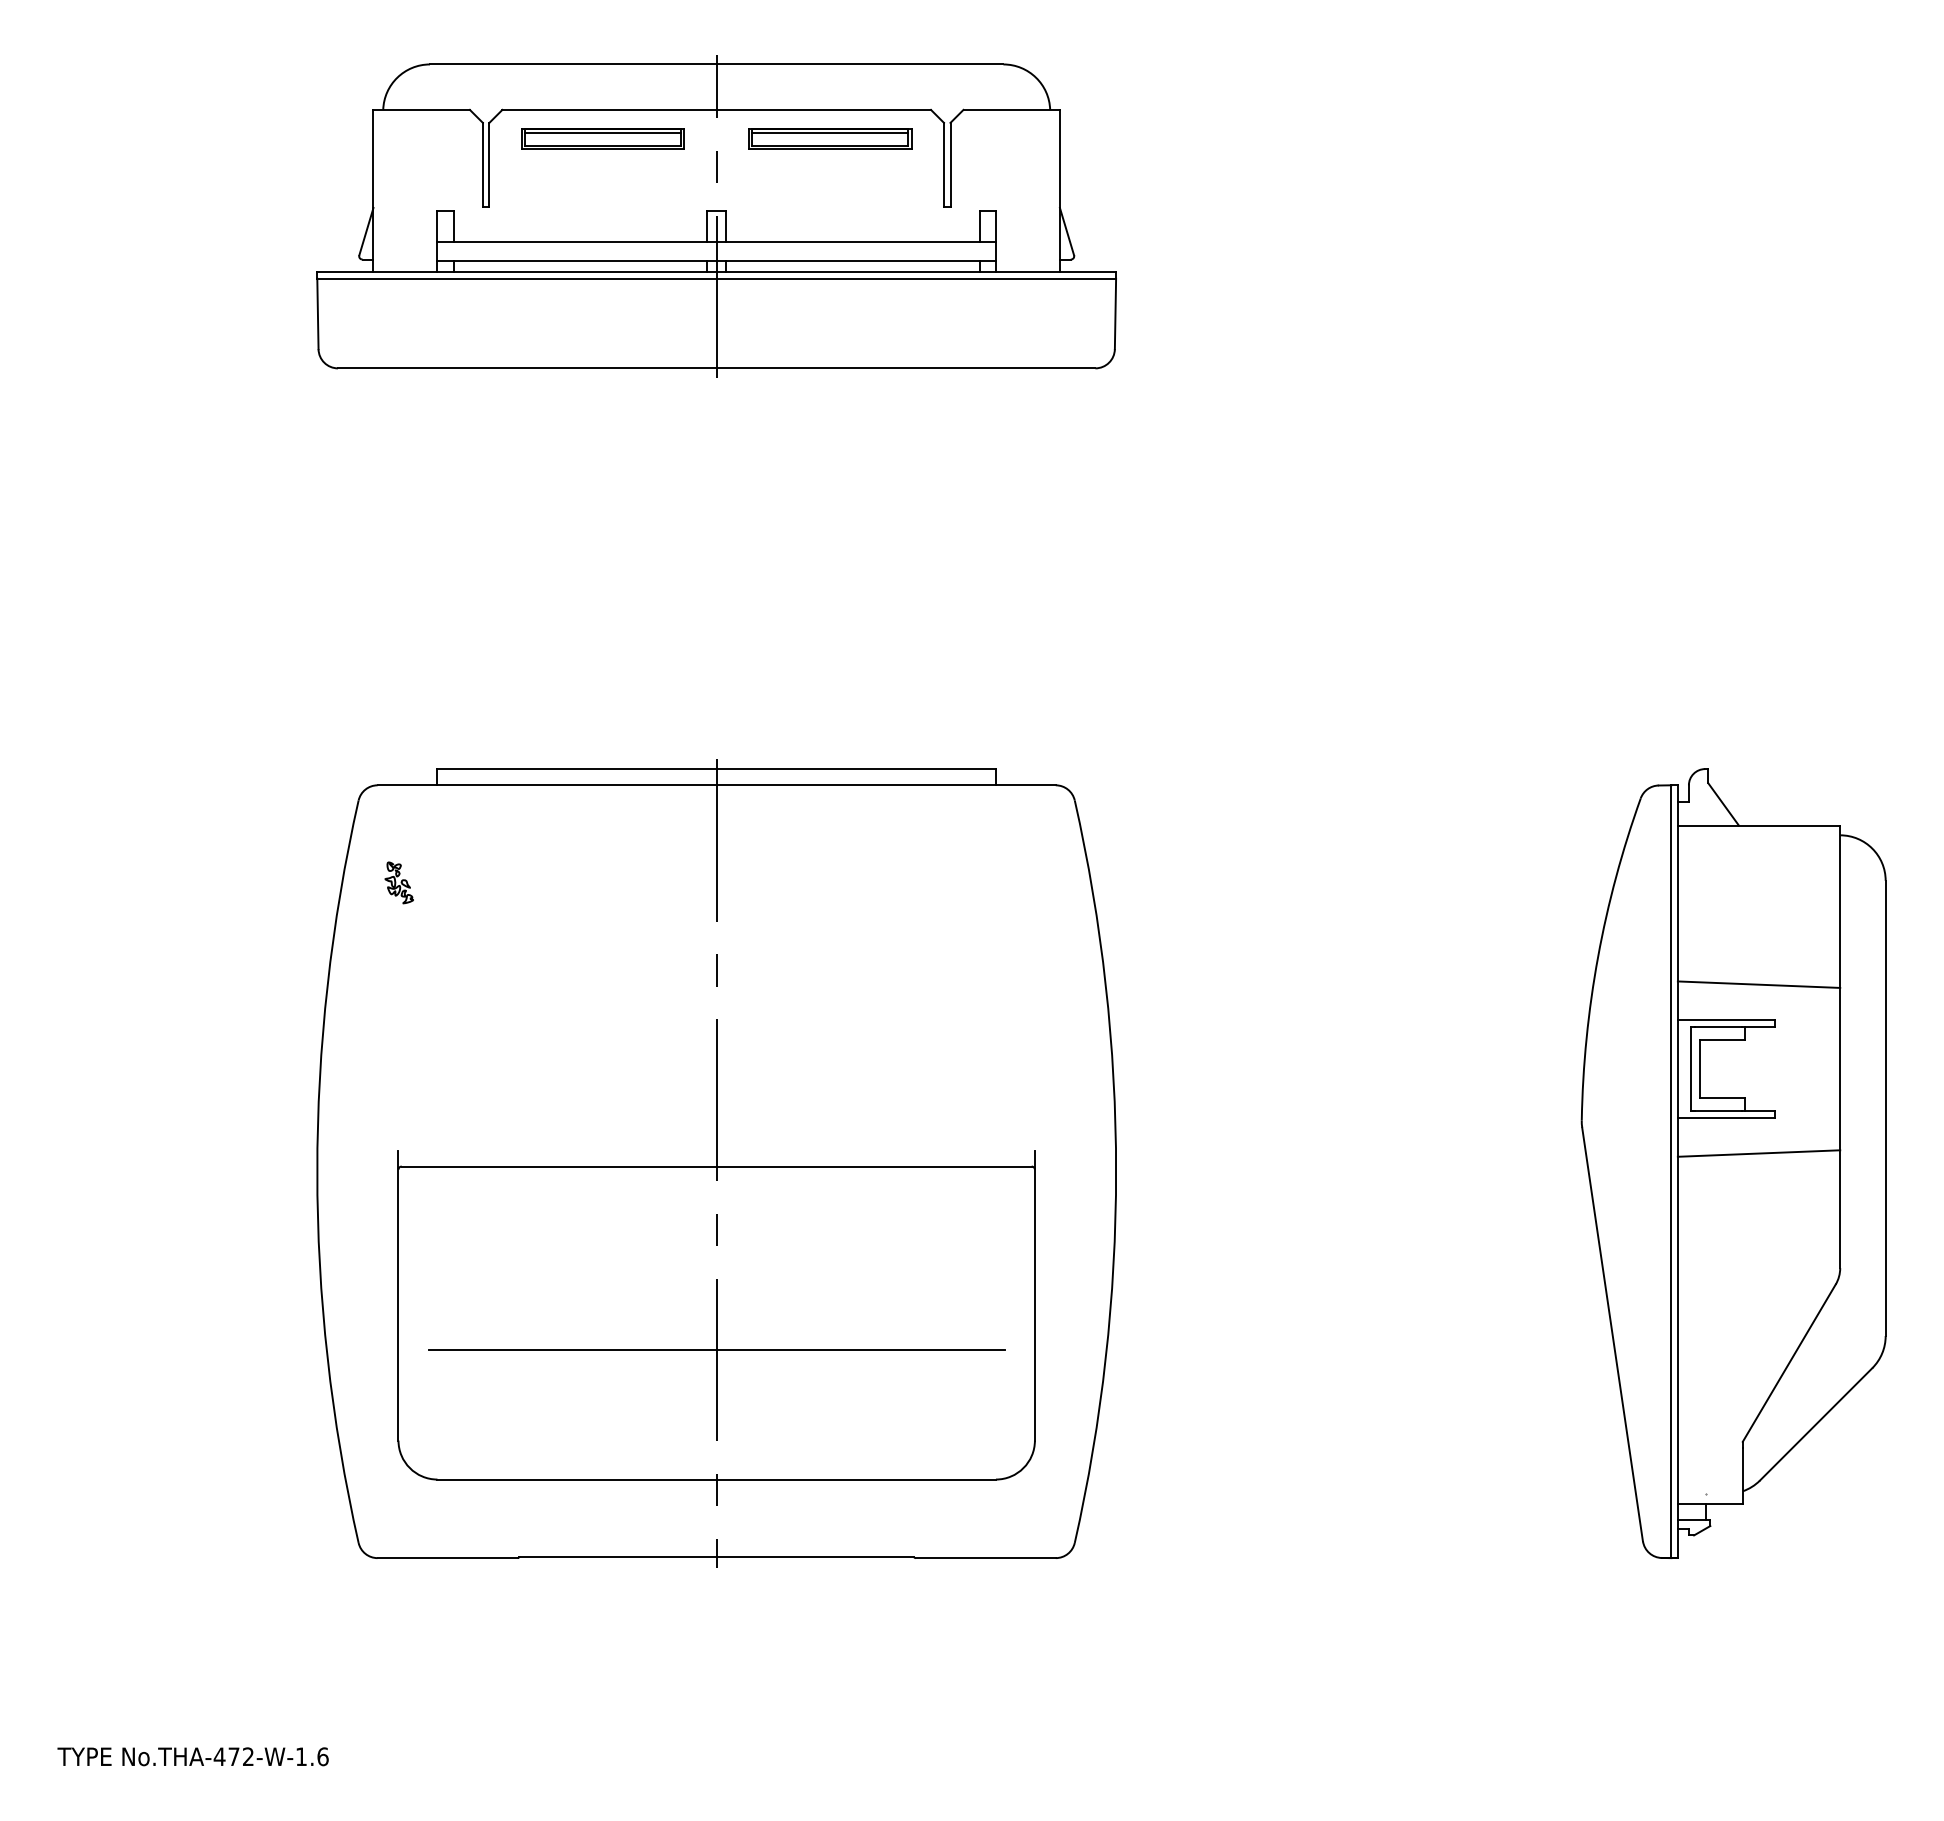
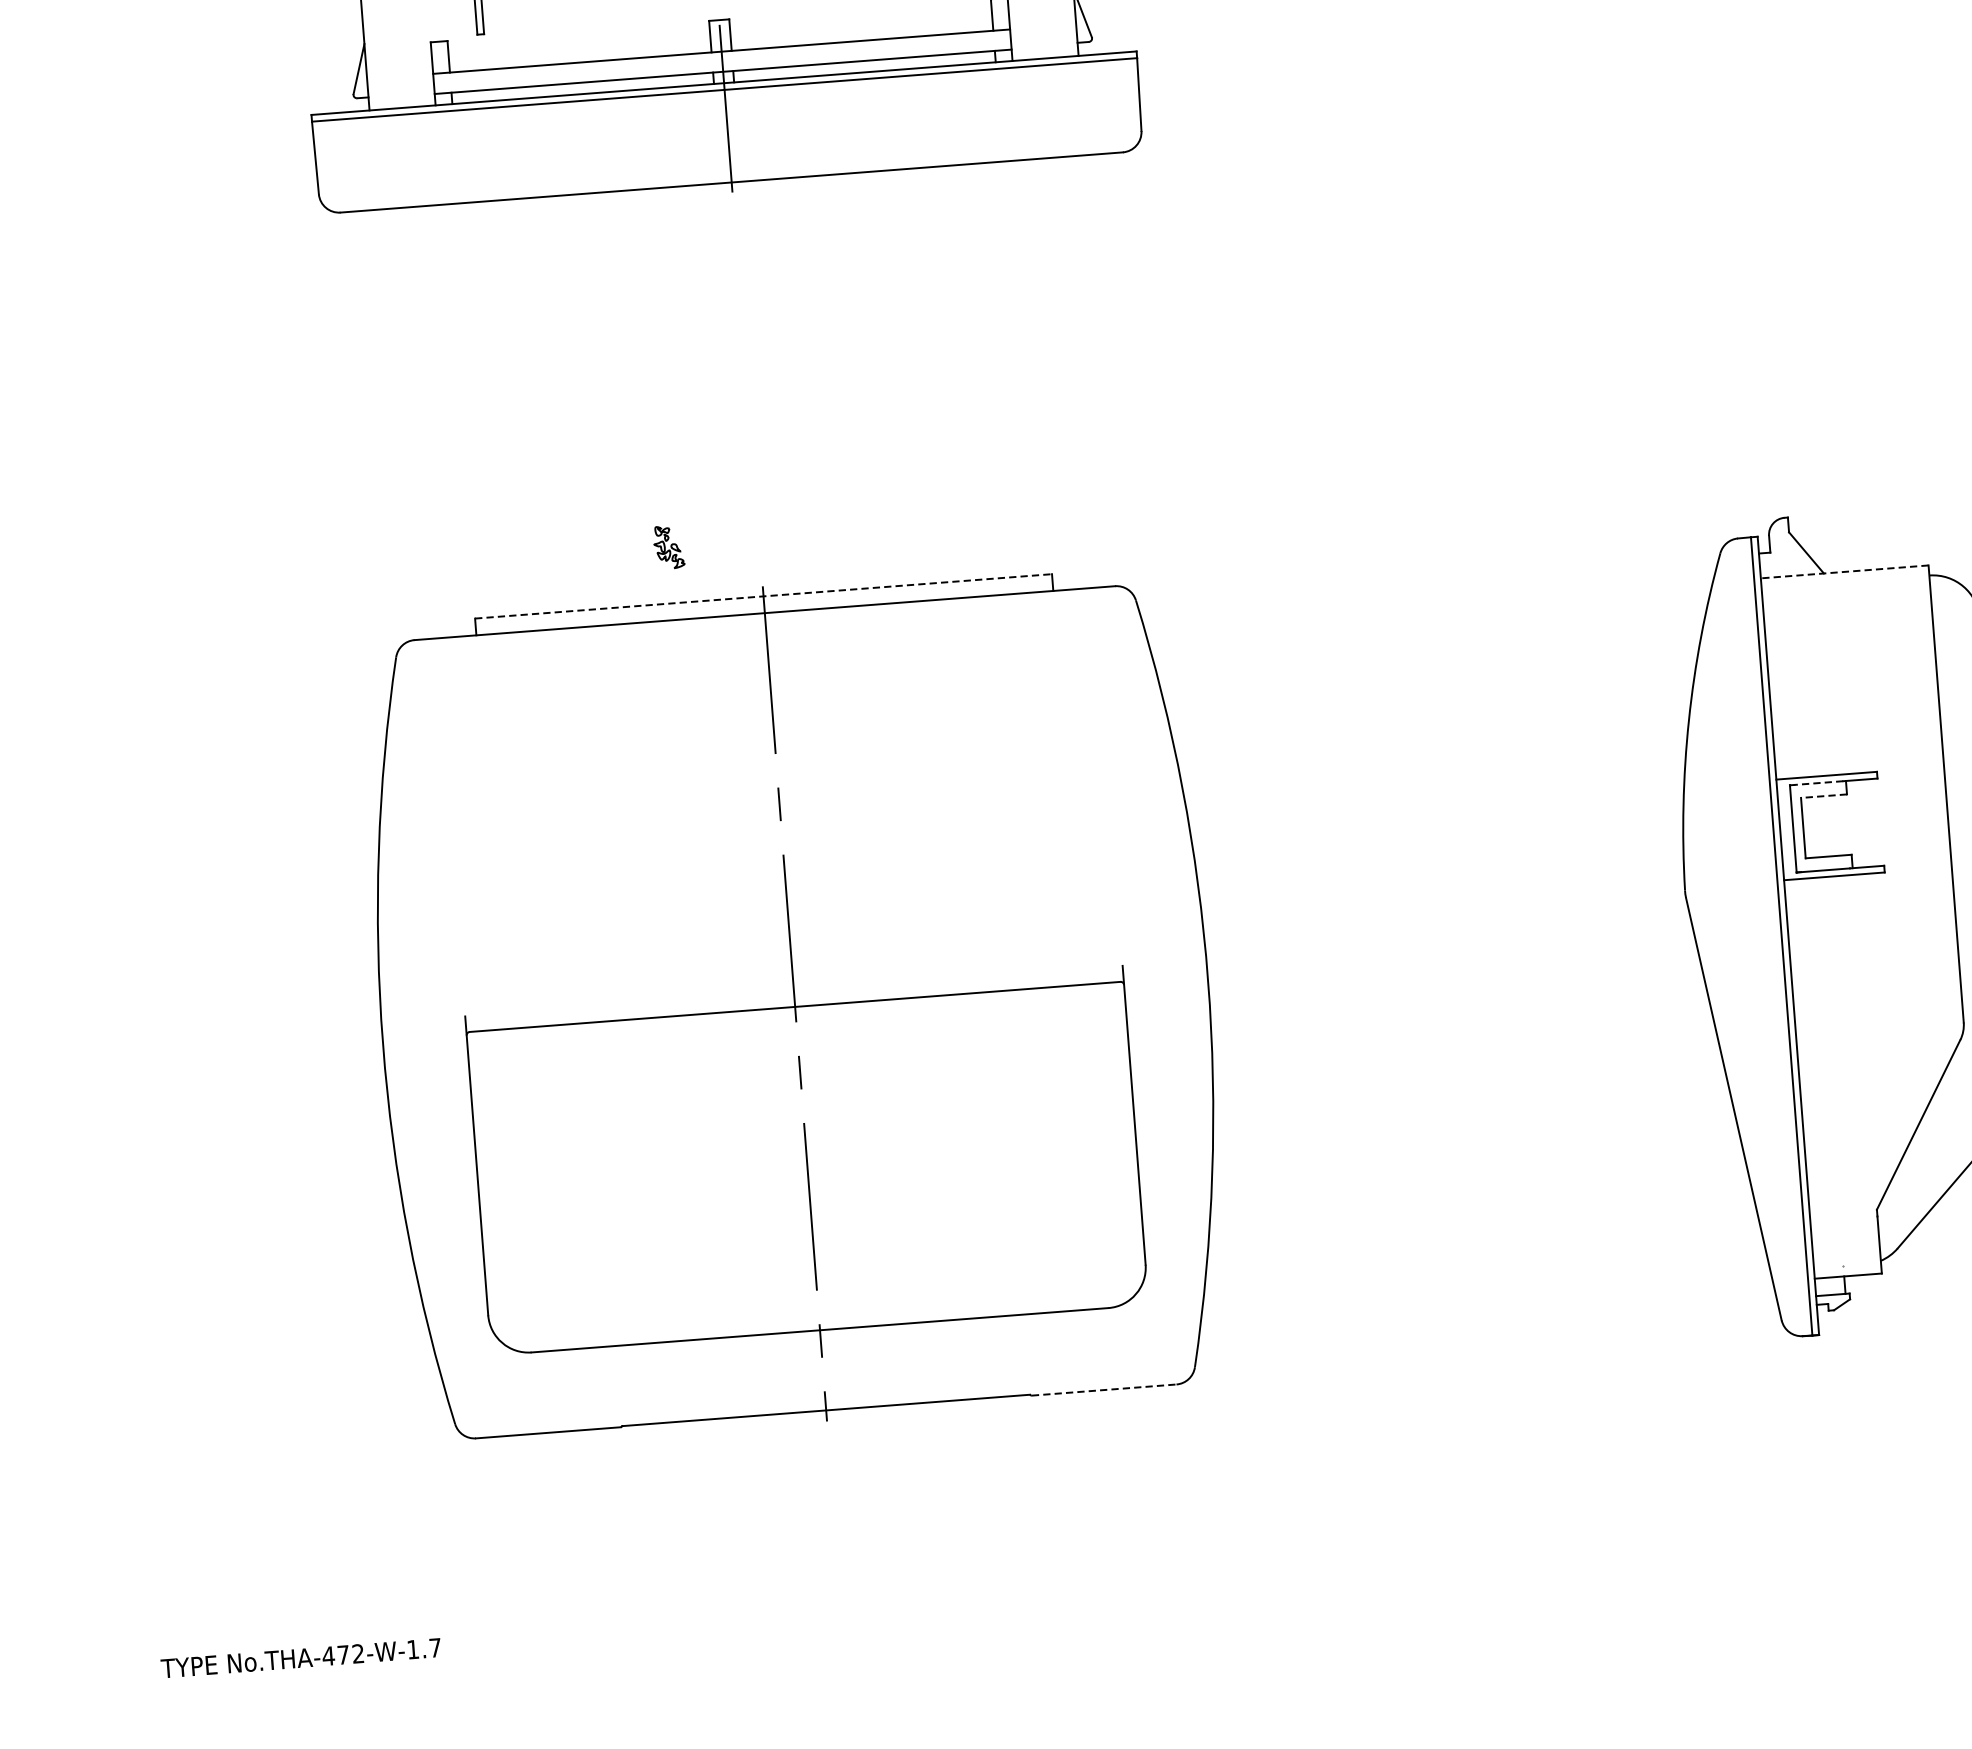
line: (717, 769) -> (764, 596), solid -> dashed
line: (1758, 825) -> (1844, 571), solid -> dashed
part: (398, 882) -> (668, 547), moved
line: (1758, 984) -> (1856, 736), removed
line: (1718, 1026) -> (1818, 782), solid -> dashed
line: (1722, 1039) -> (1823, 795), solid -> dashed
line: (1758, 1153) -> (1870, 910), removed
line: (716, 1349) -> (809, 1195), removed
line: (986, 1558) -> (1104, 1390), solid -> dashed
text: (322, 1756) -> (434, 1647), No.THA-472-W-1.6 -> No.THA-472-W-1.7

